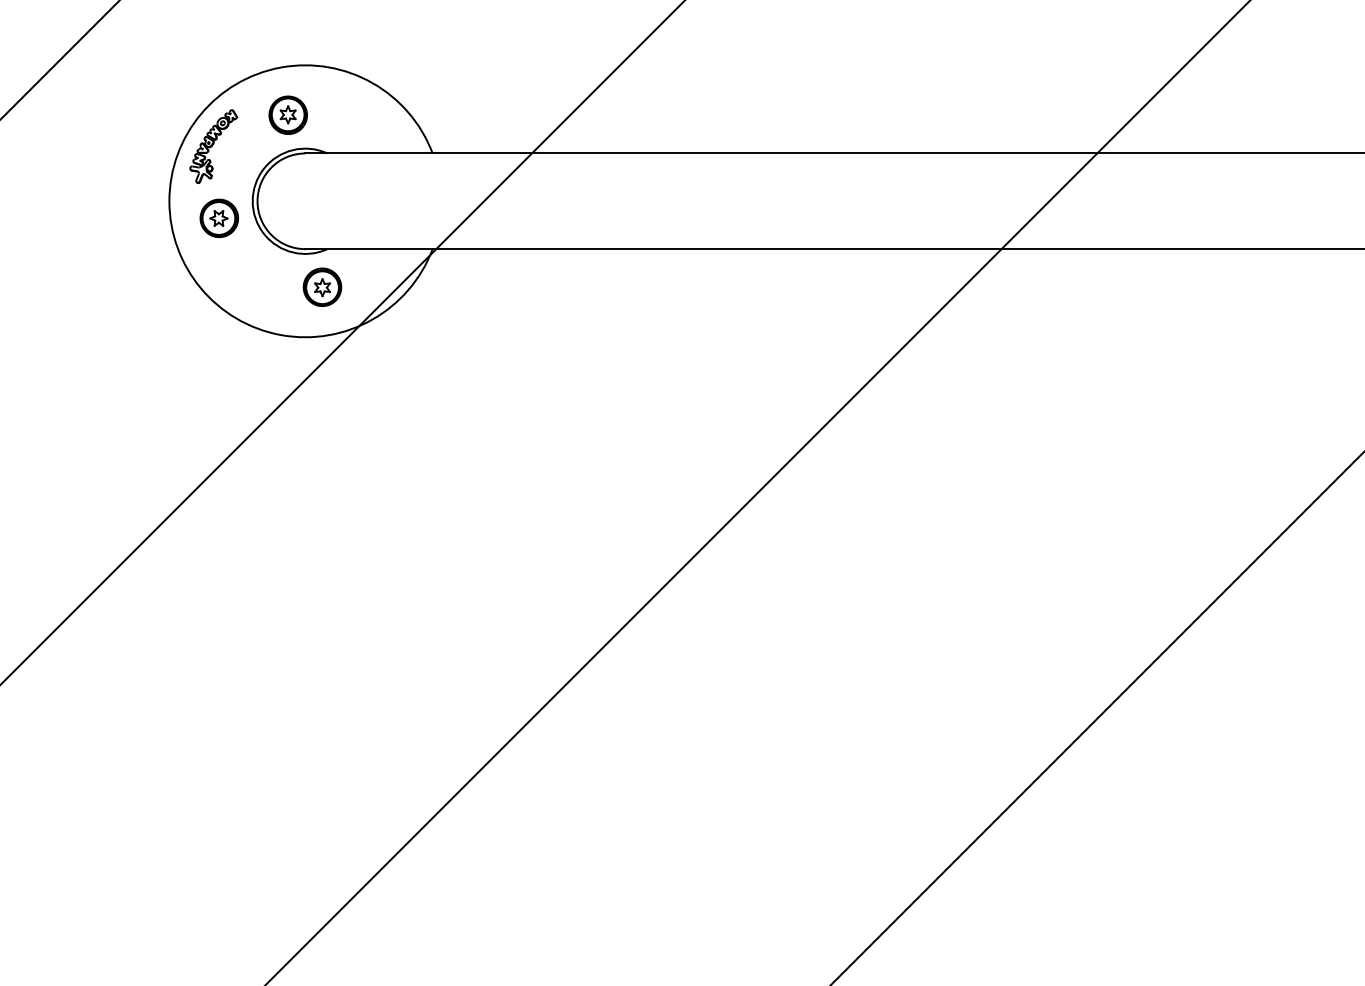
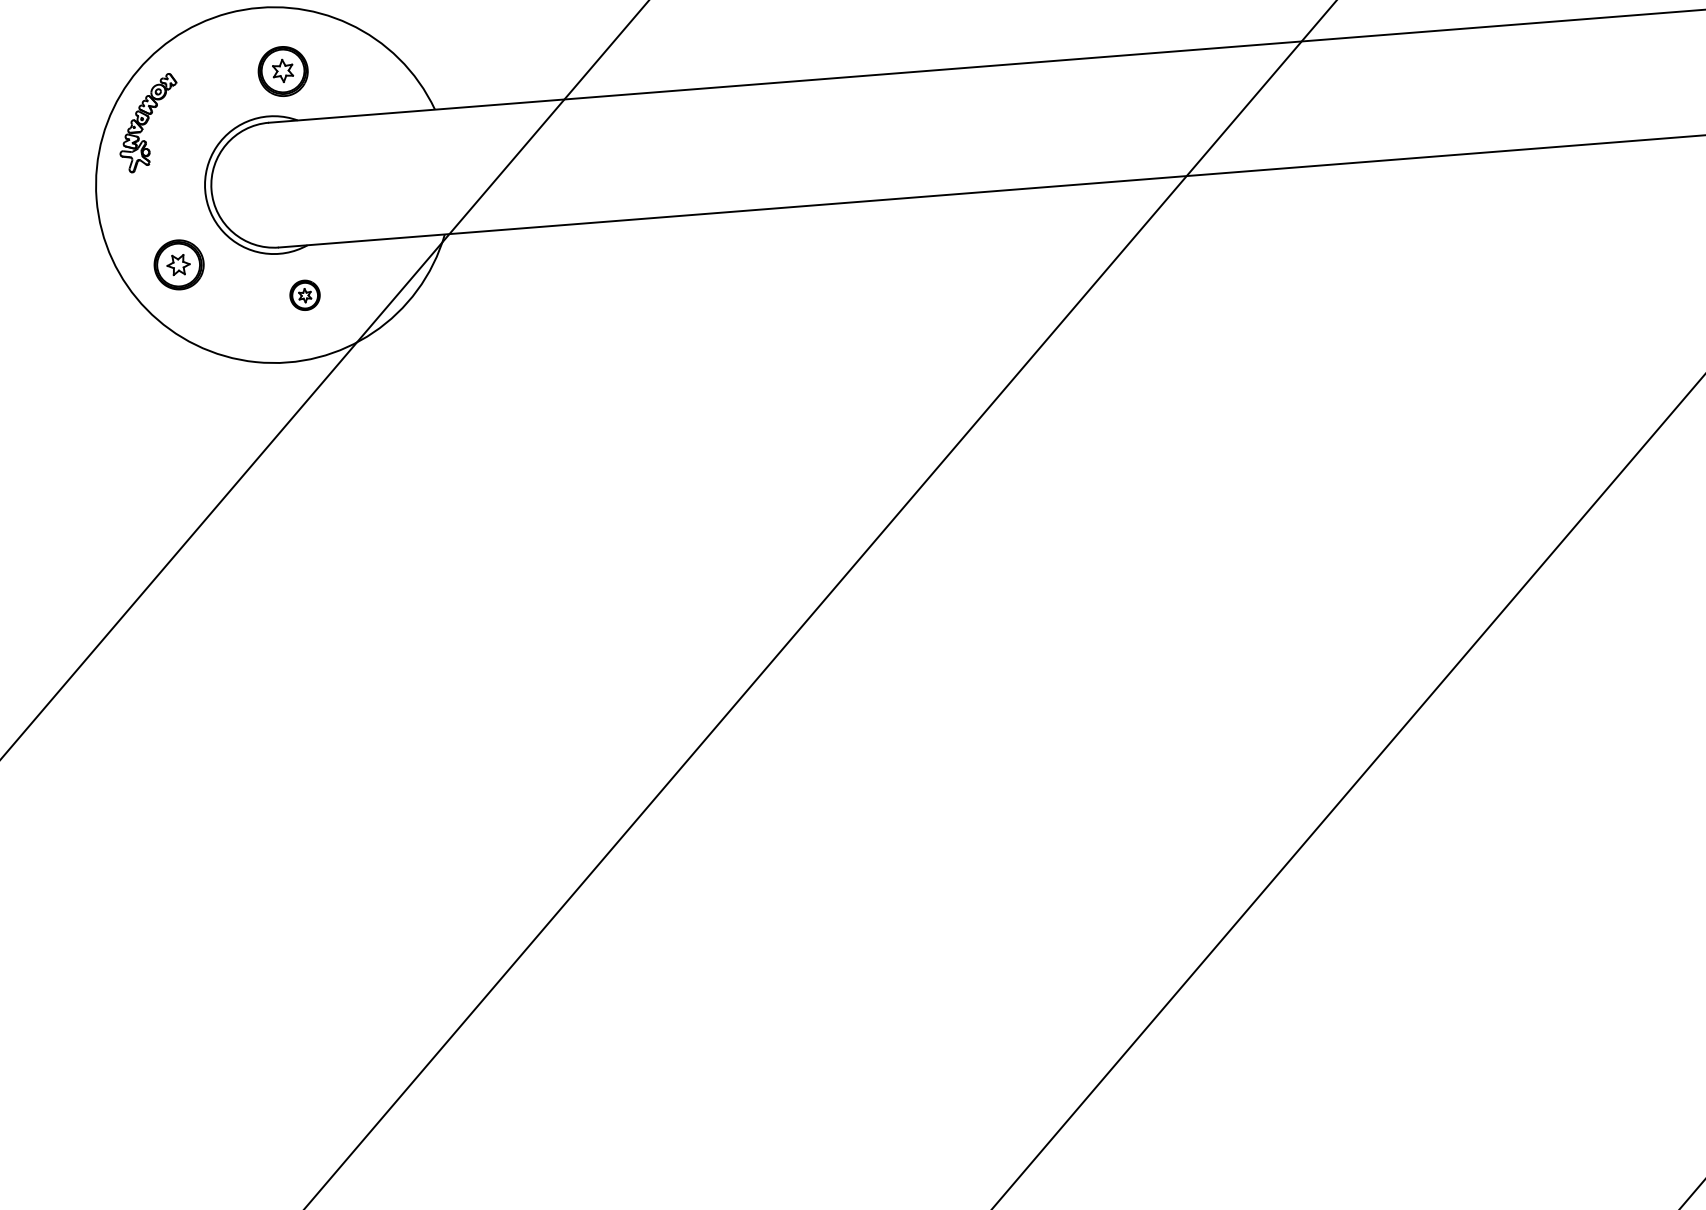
part: (287, 114) -> (282, 70), moved
part: (219, 218) -> (179, 265), moved
part: (322, 286) -> (305, 294), size x0.6

